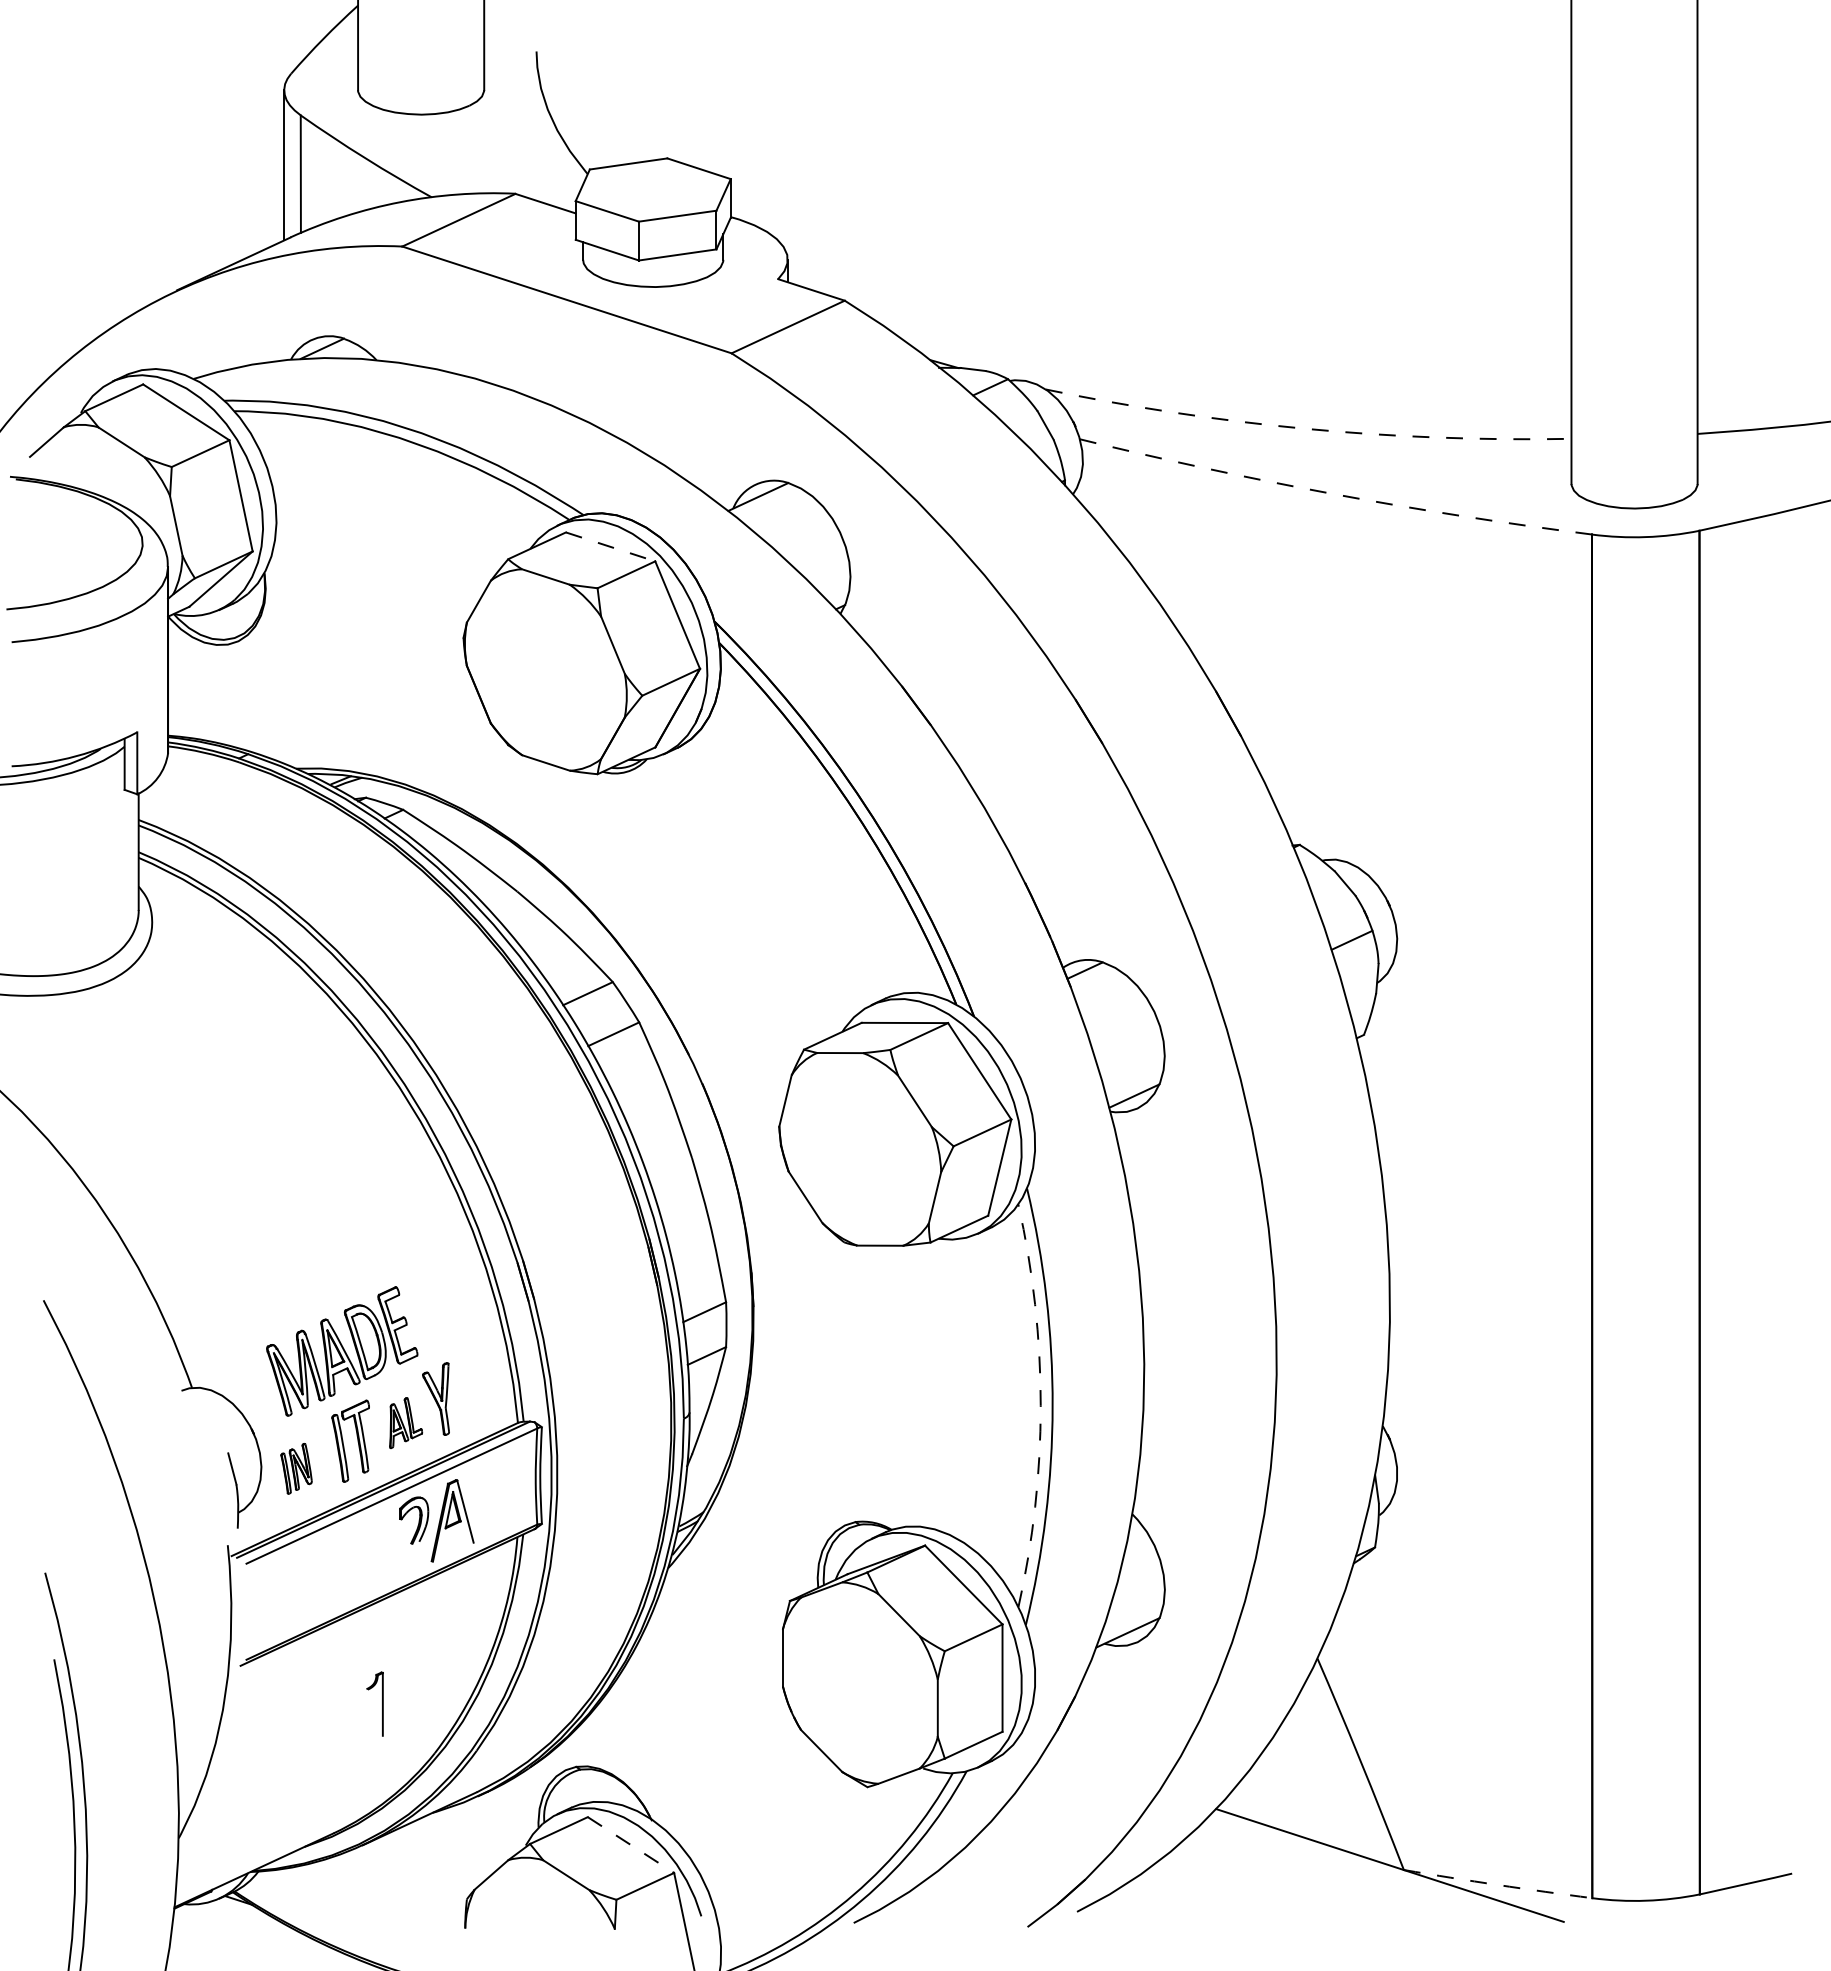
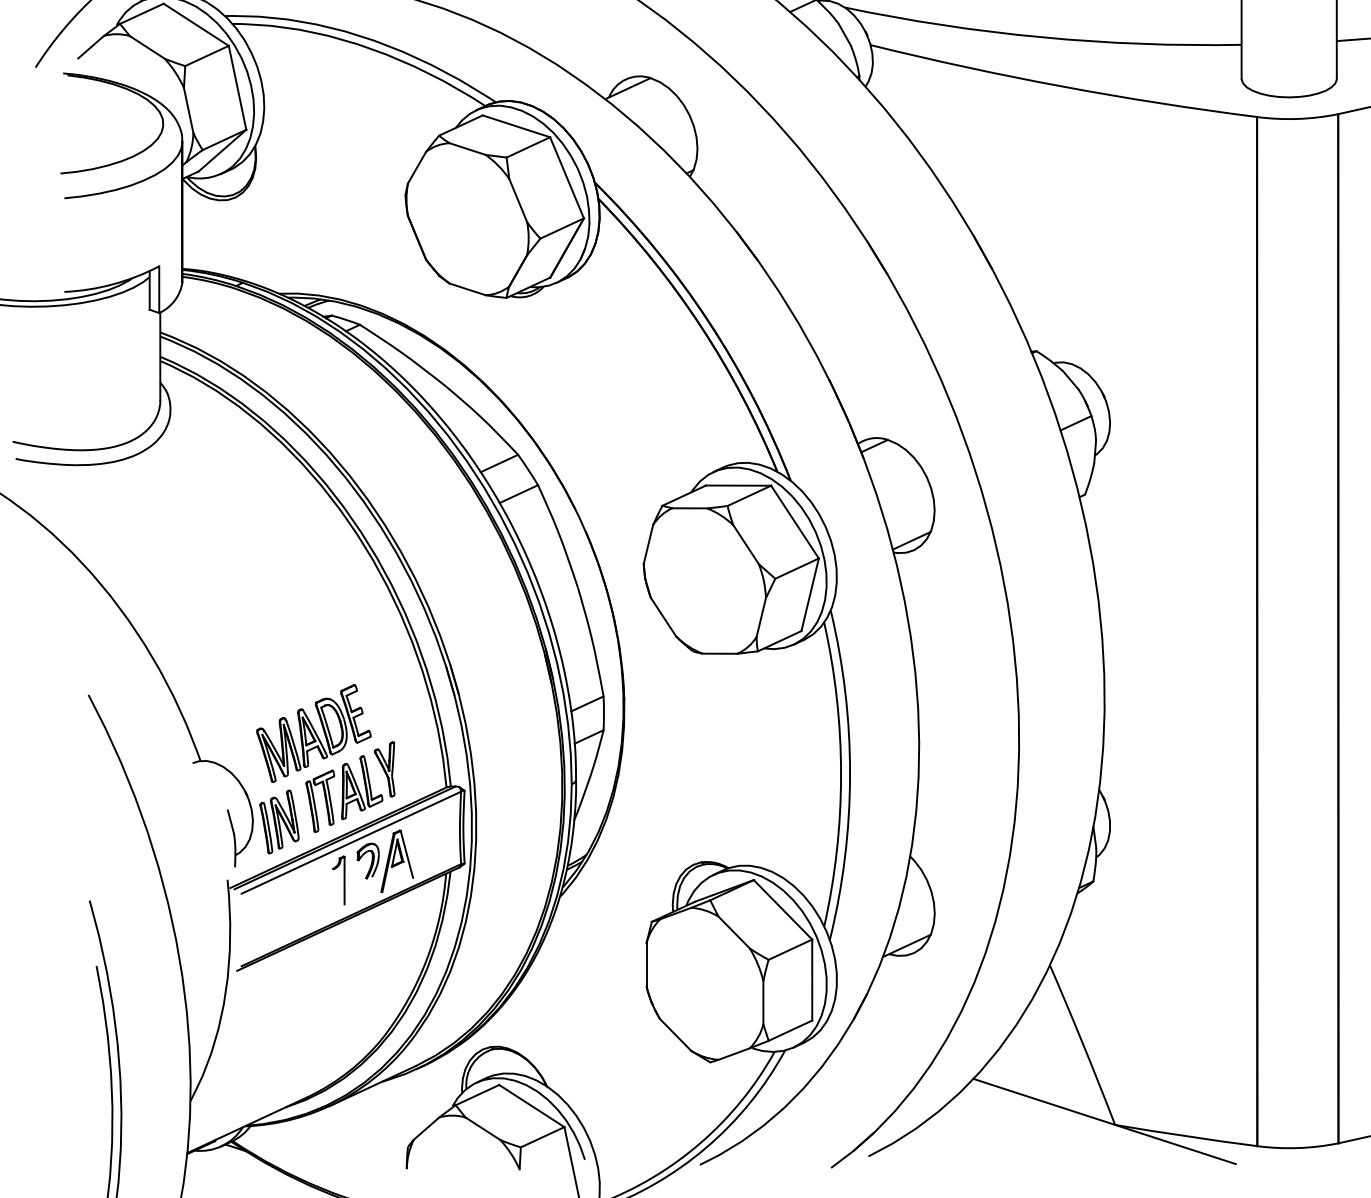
arc: (1307, 428) -> (1042, 36), dashed -> solid
arc: (1334, 494) -> (1062, 86), dashed -> solid
line: (610, 546) -> (516, 126), dashed -> solid
arc: (1040, 1405) -> (840, 774), dashed -> solid
part: (405, 1422) -> (361, 787), size x1.67
part: (296, 1468) -> (279, 821), size x1.67
part: (382, 1703) -> (344, 879), moved
line: (631, 1845) -> (532, 1106), dashed -> solid
arc: (1497, 1884) -> (1185, 1135), dashed -> solid

